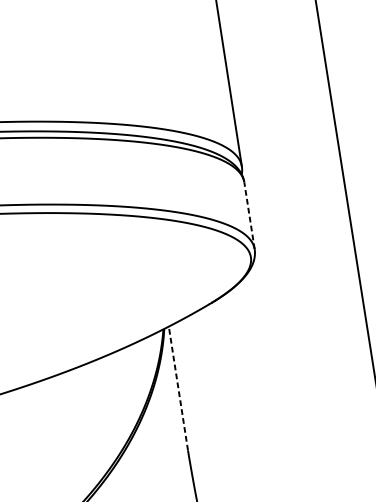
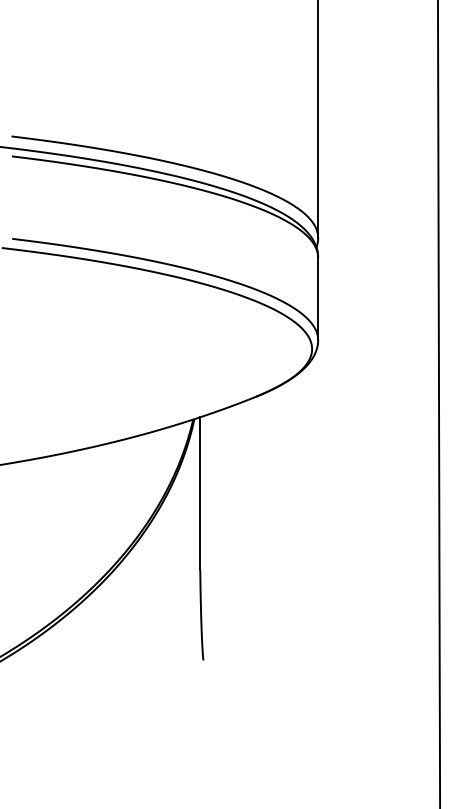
line: (249, 215) -> (318, 298), dashed -> solid
line: (178, 388) -> (200, 493), dashed -> solid

